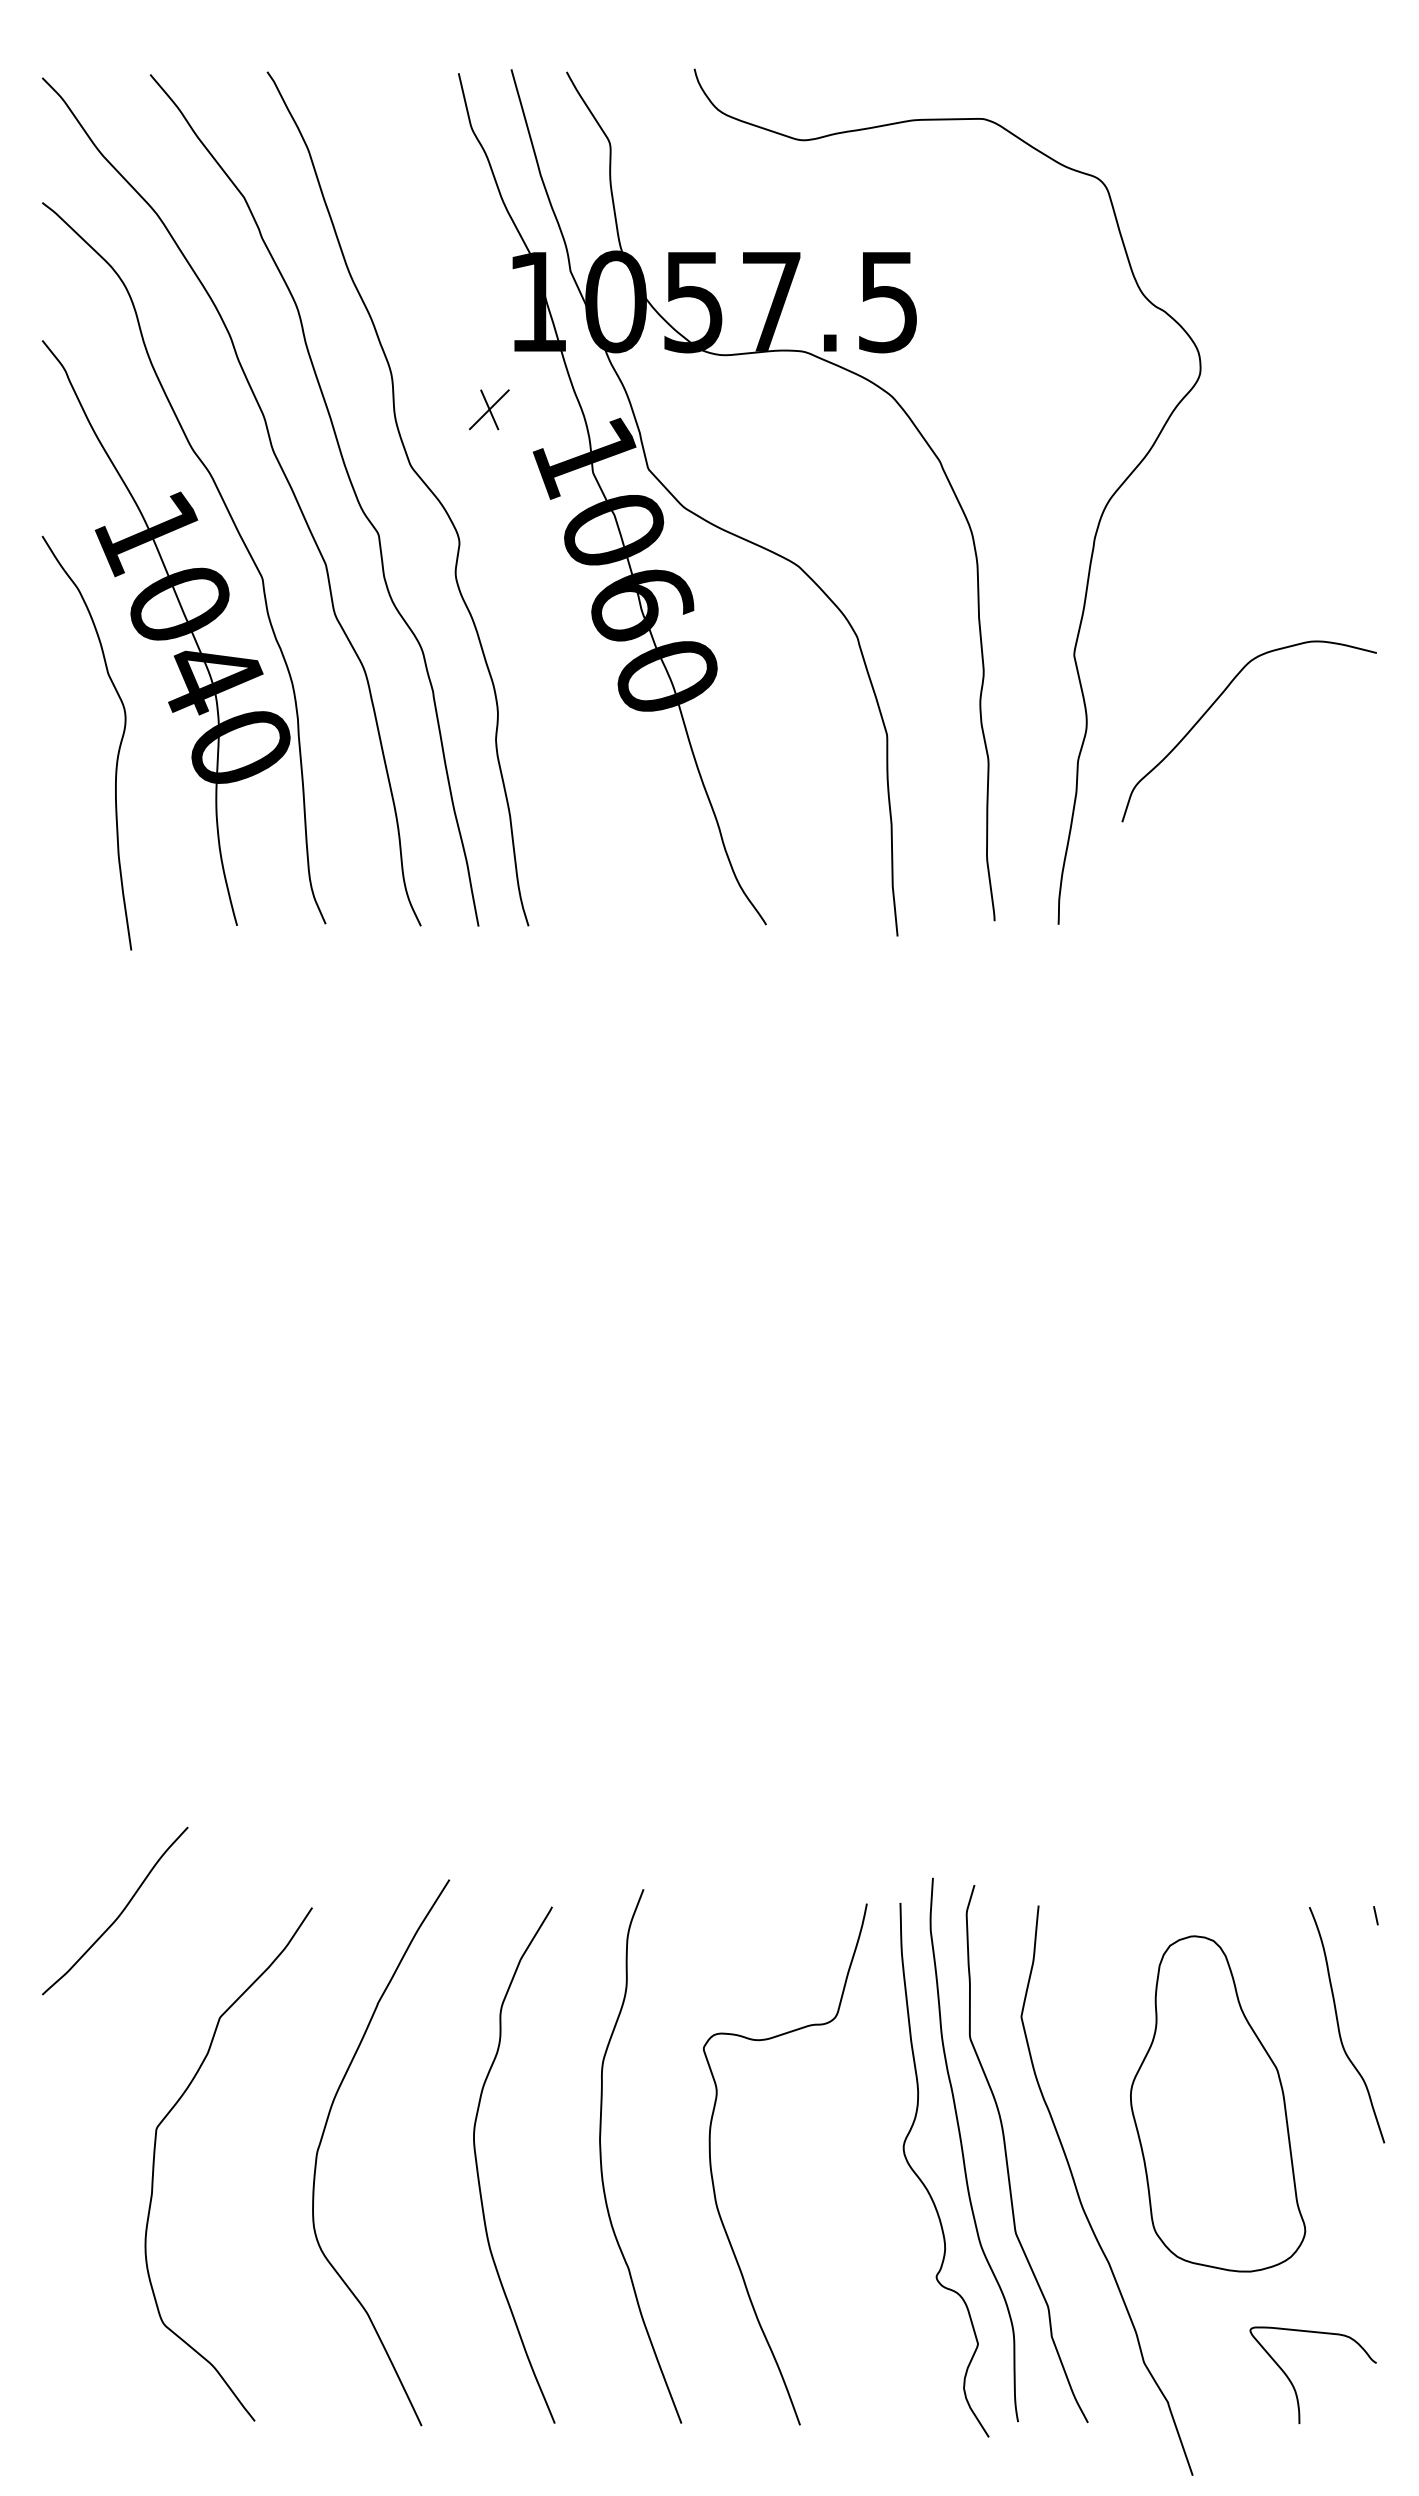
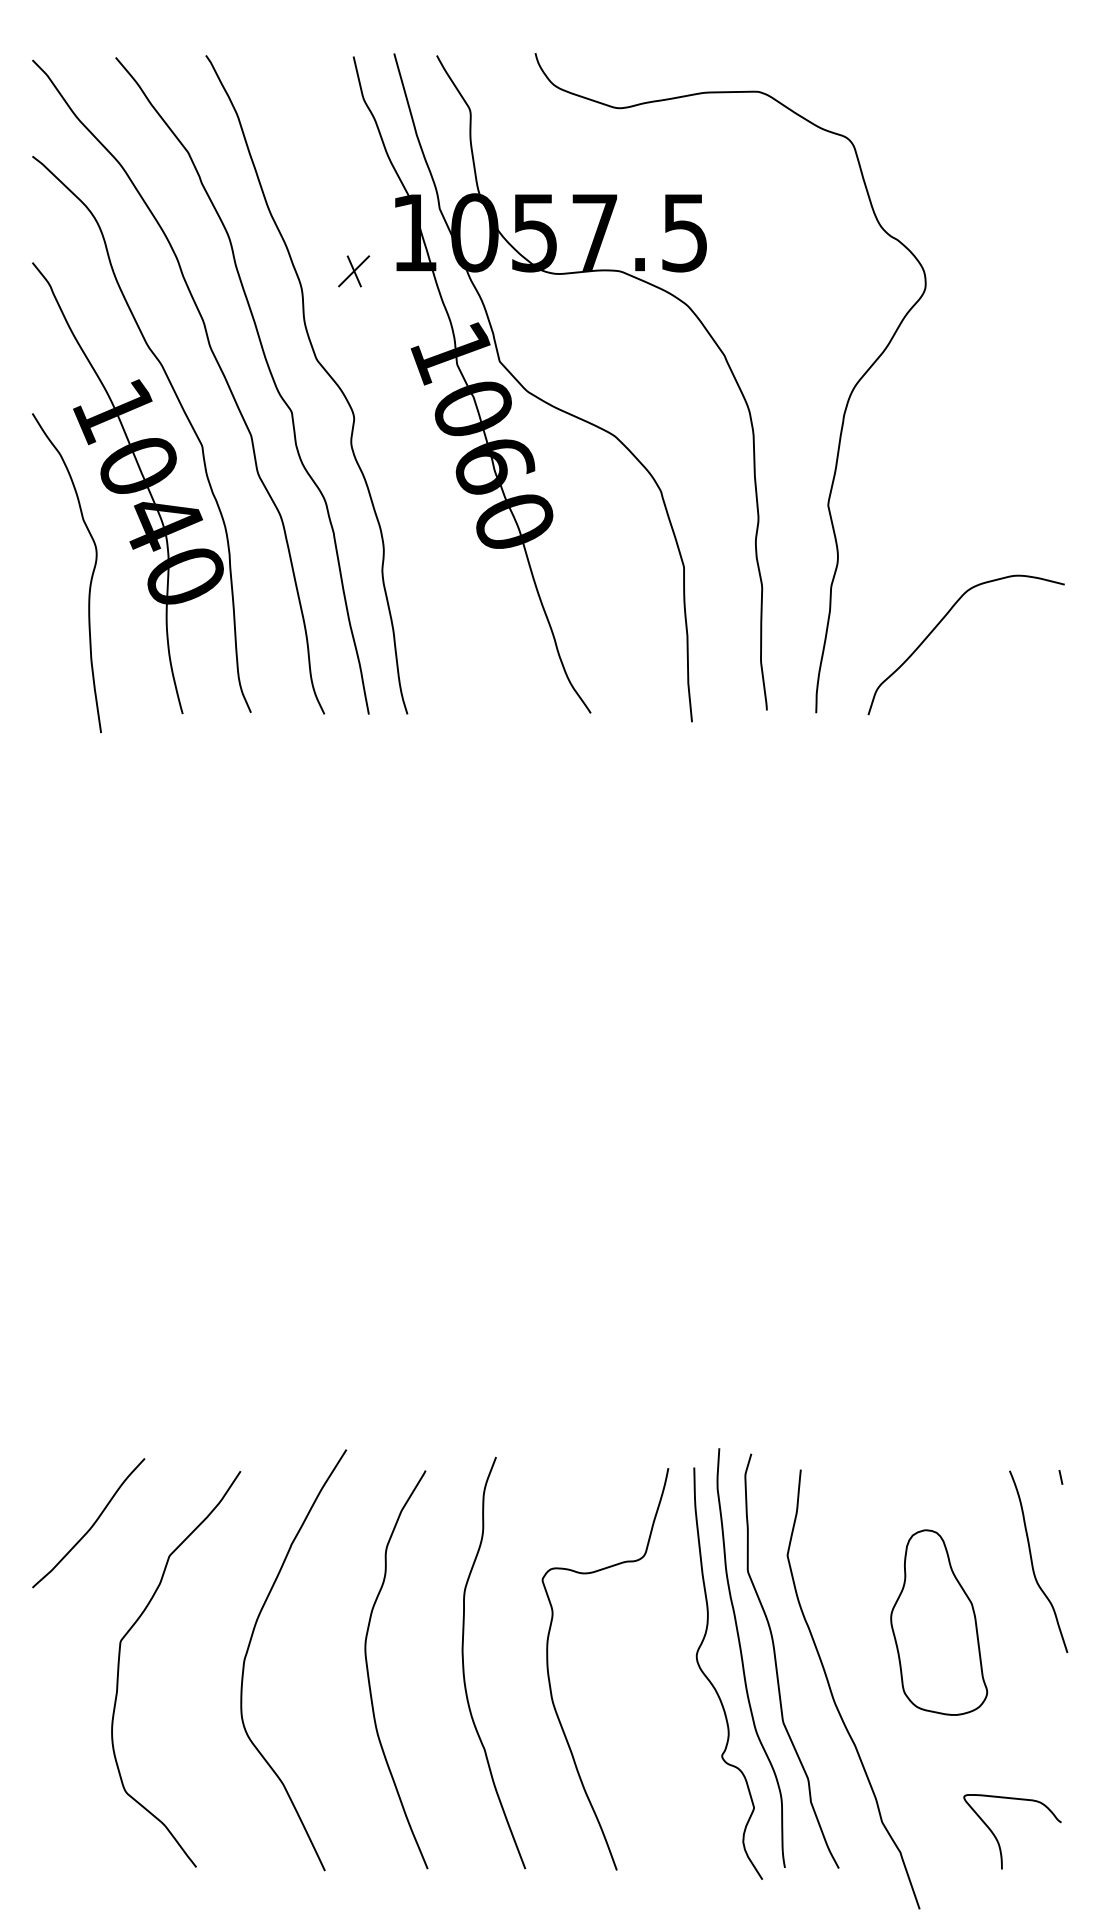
part: (489, 409) -> (354, 271), moved
curve: (1213, 705) -> (938, 625), moved
curve: (120, 1912) -> (92, 1524), moved
part: (1217, 2103) -> (938, 1622), size x0.71

